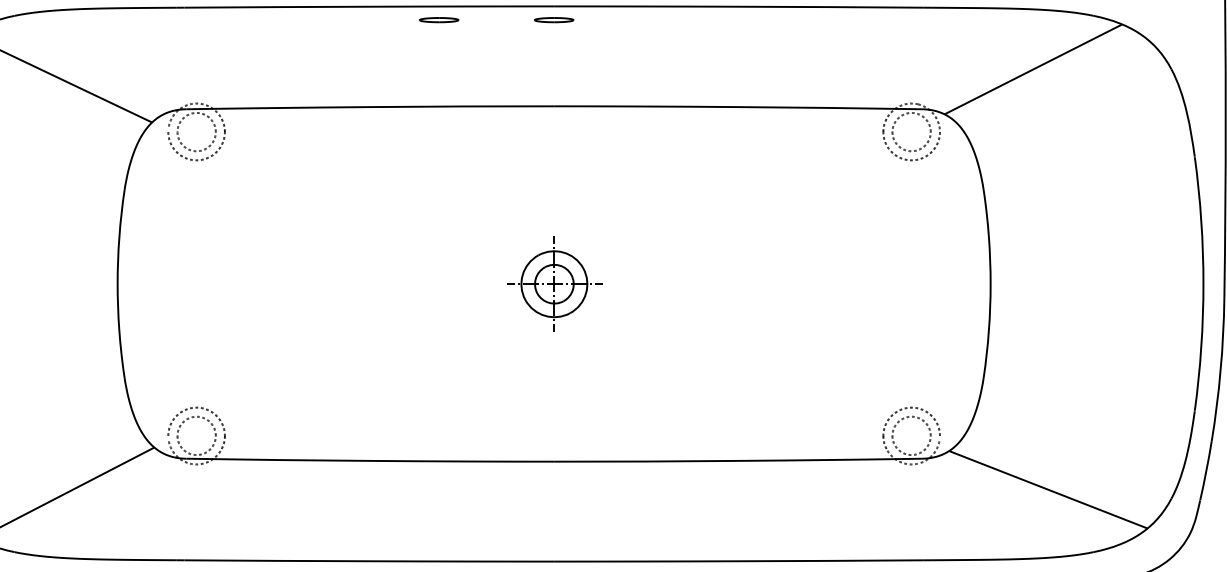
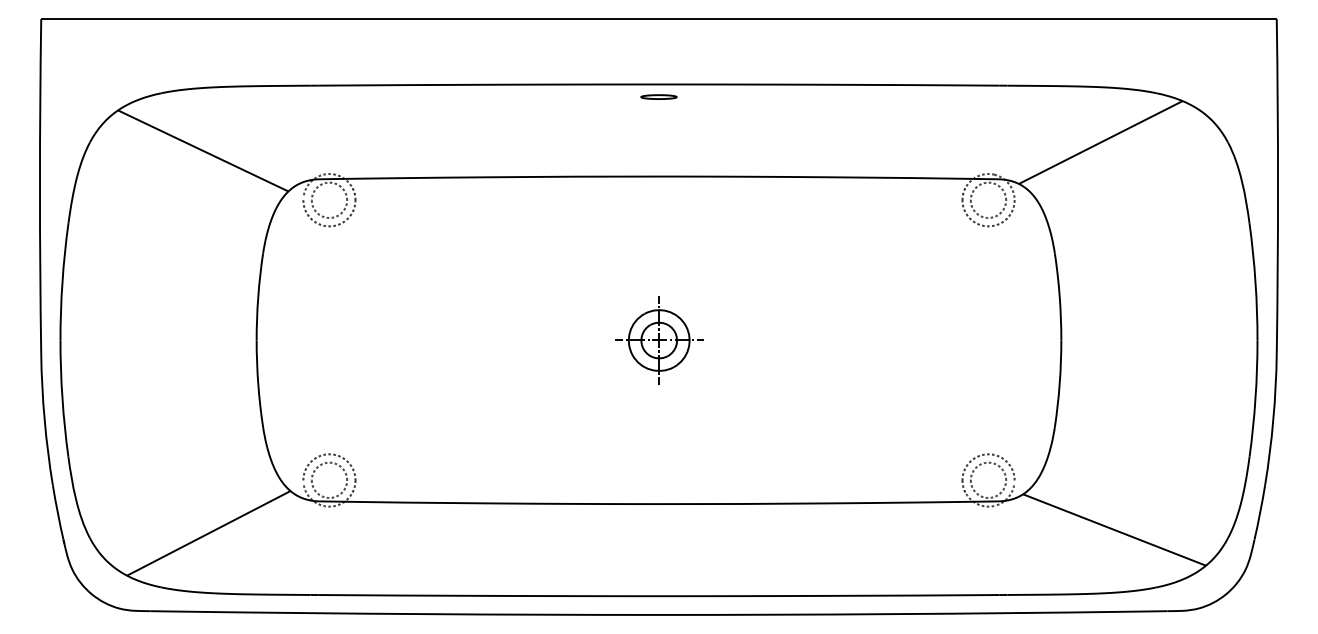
part: (438, 19) -> (552, 96), removed

